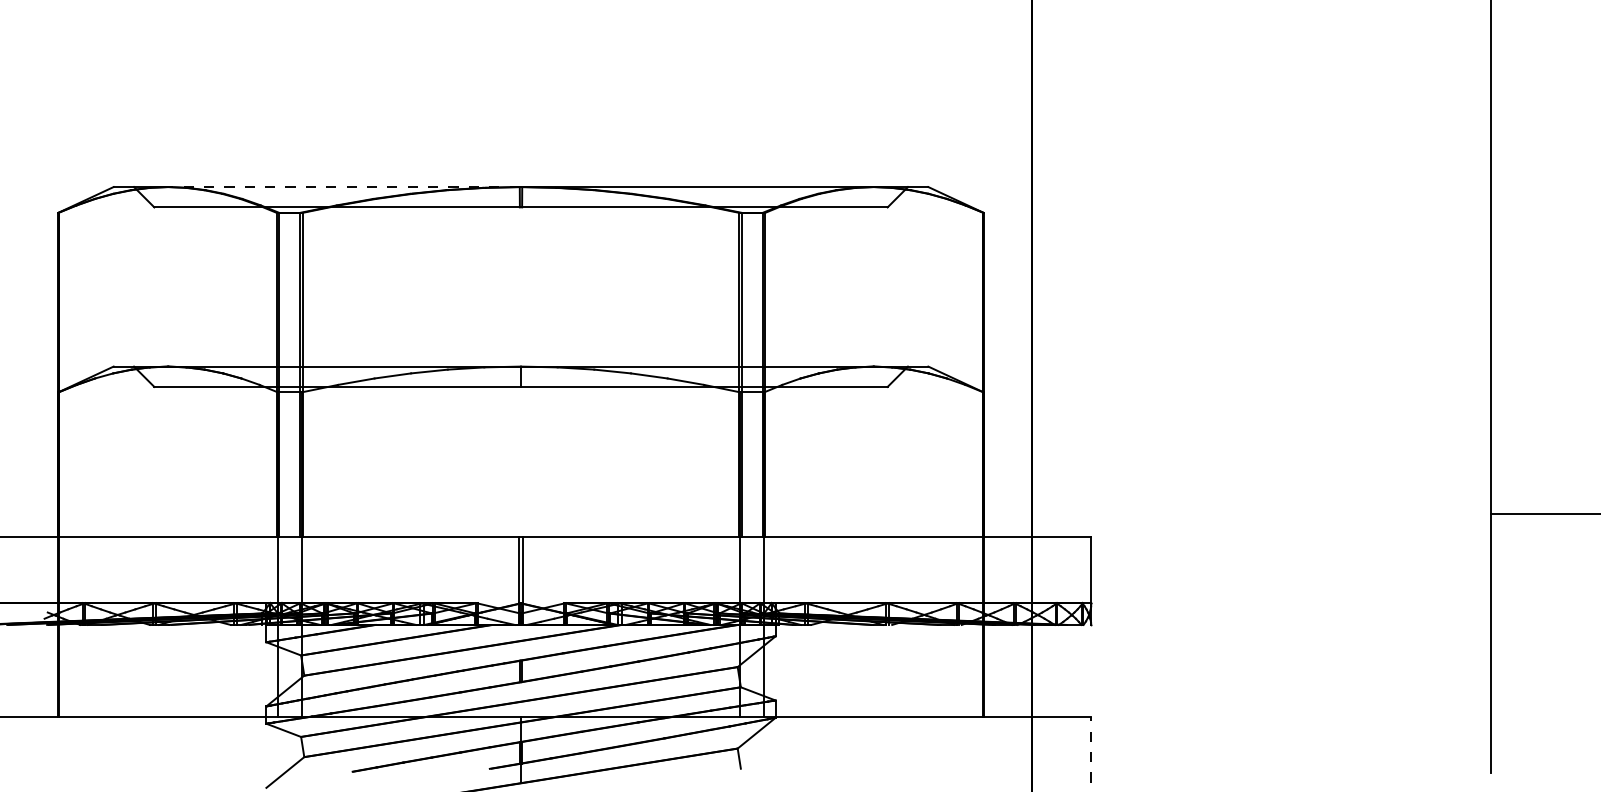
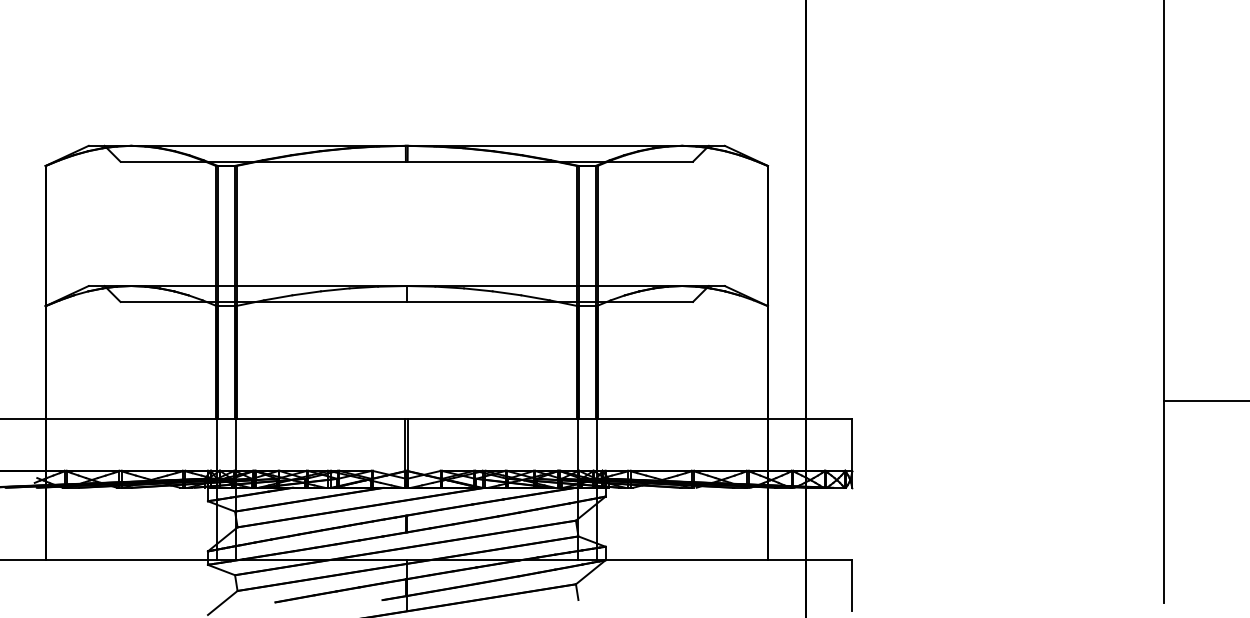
line: (343, 187) -> (268, 146), dashed -> solid
line: (1091, 749) -> (852, 585), dashed -> solid

